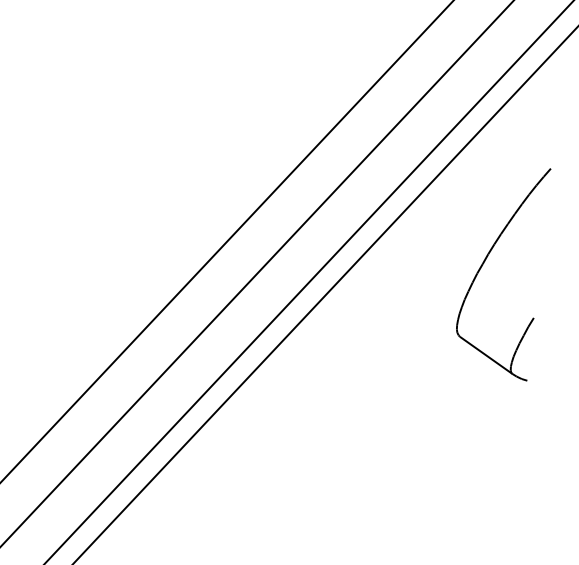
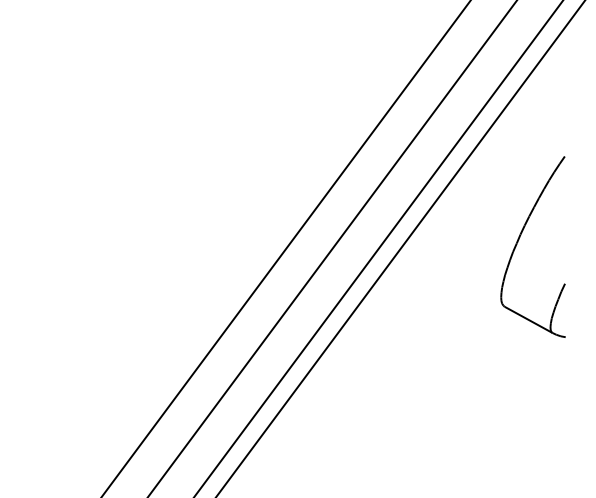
part: (484, 263) -> (518, 242), moved

